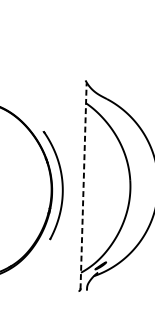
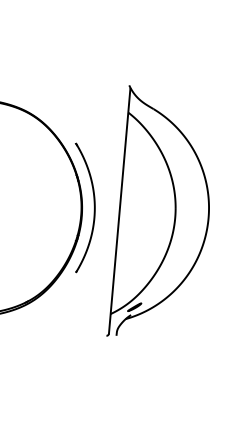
line: (83, 186) -> (119, 211), dashed -> solid

